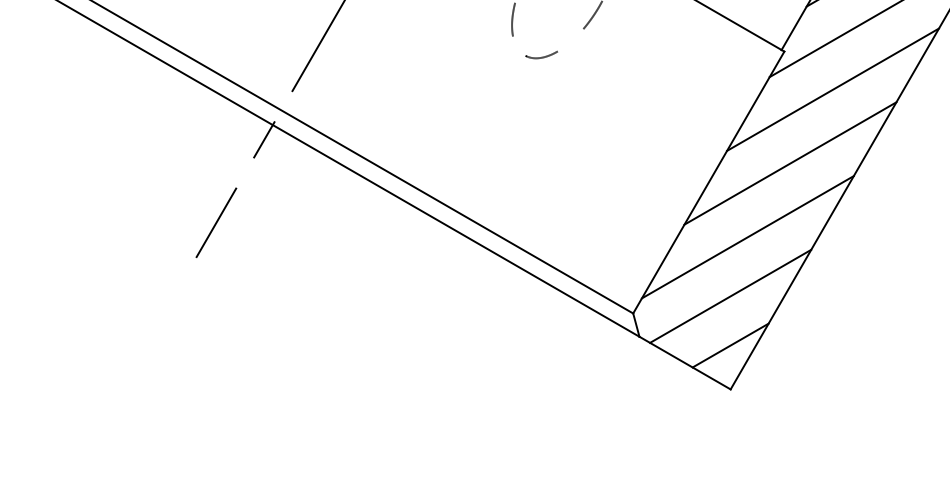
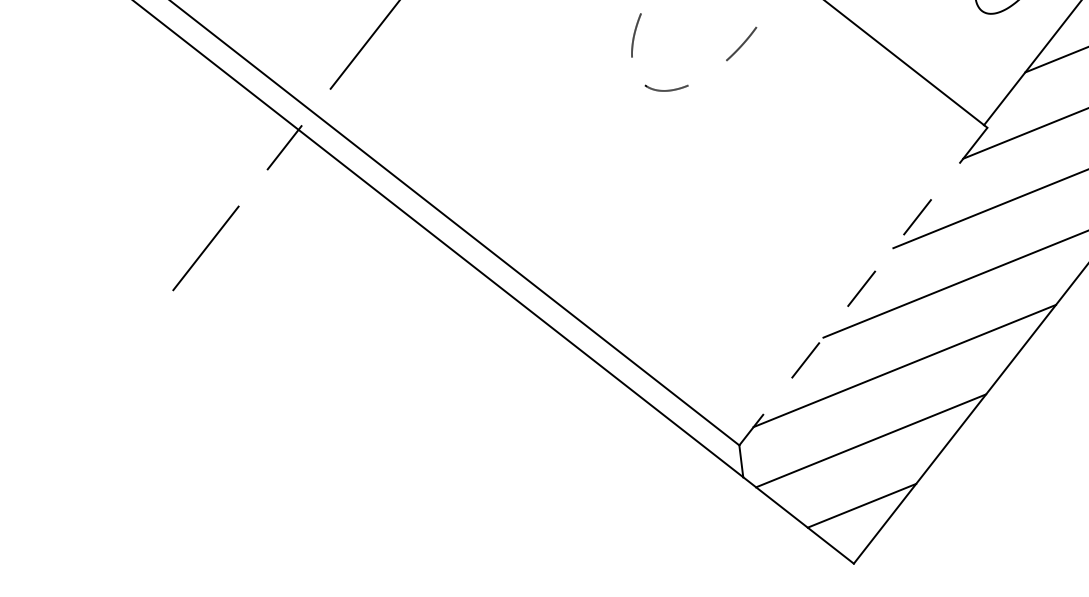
line: (708, 182) -> (863, 286), solid -> dashed

